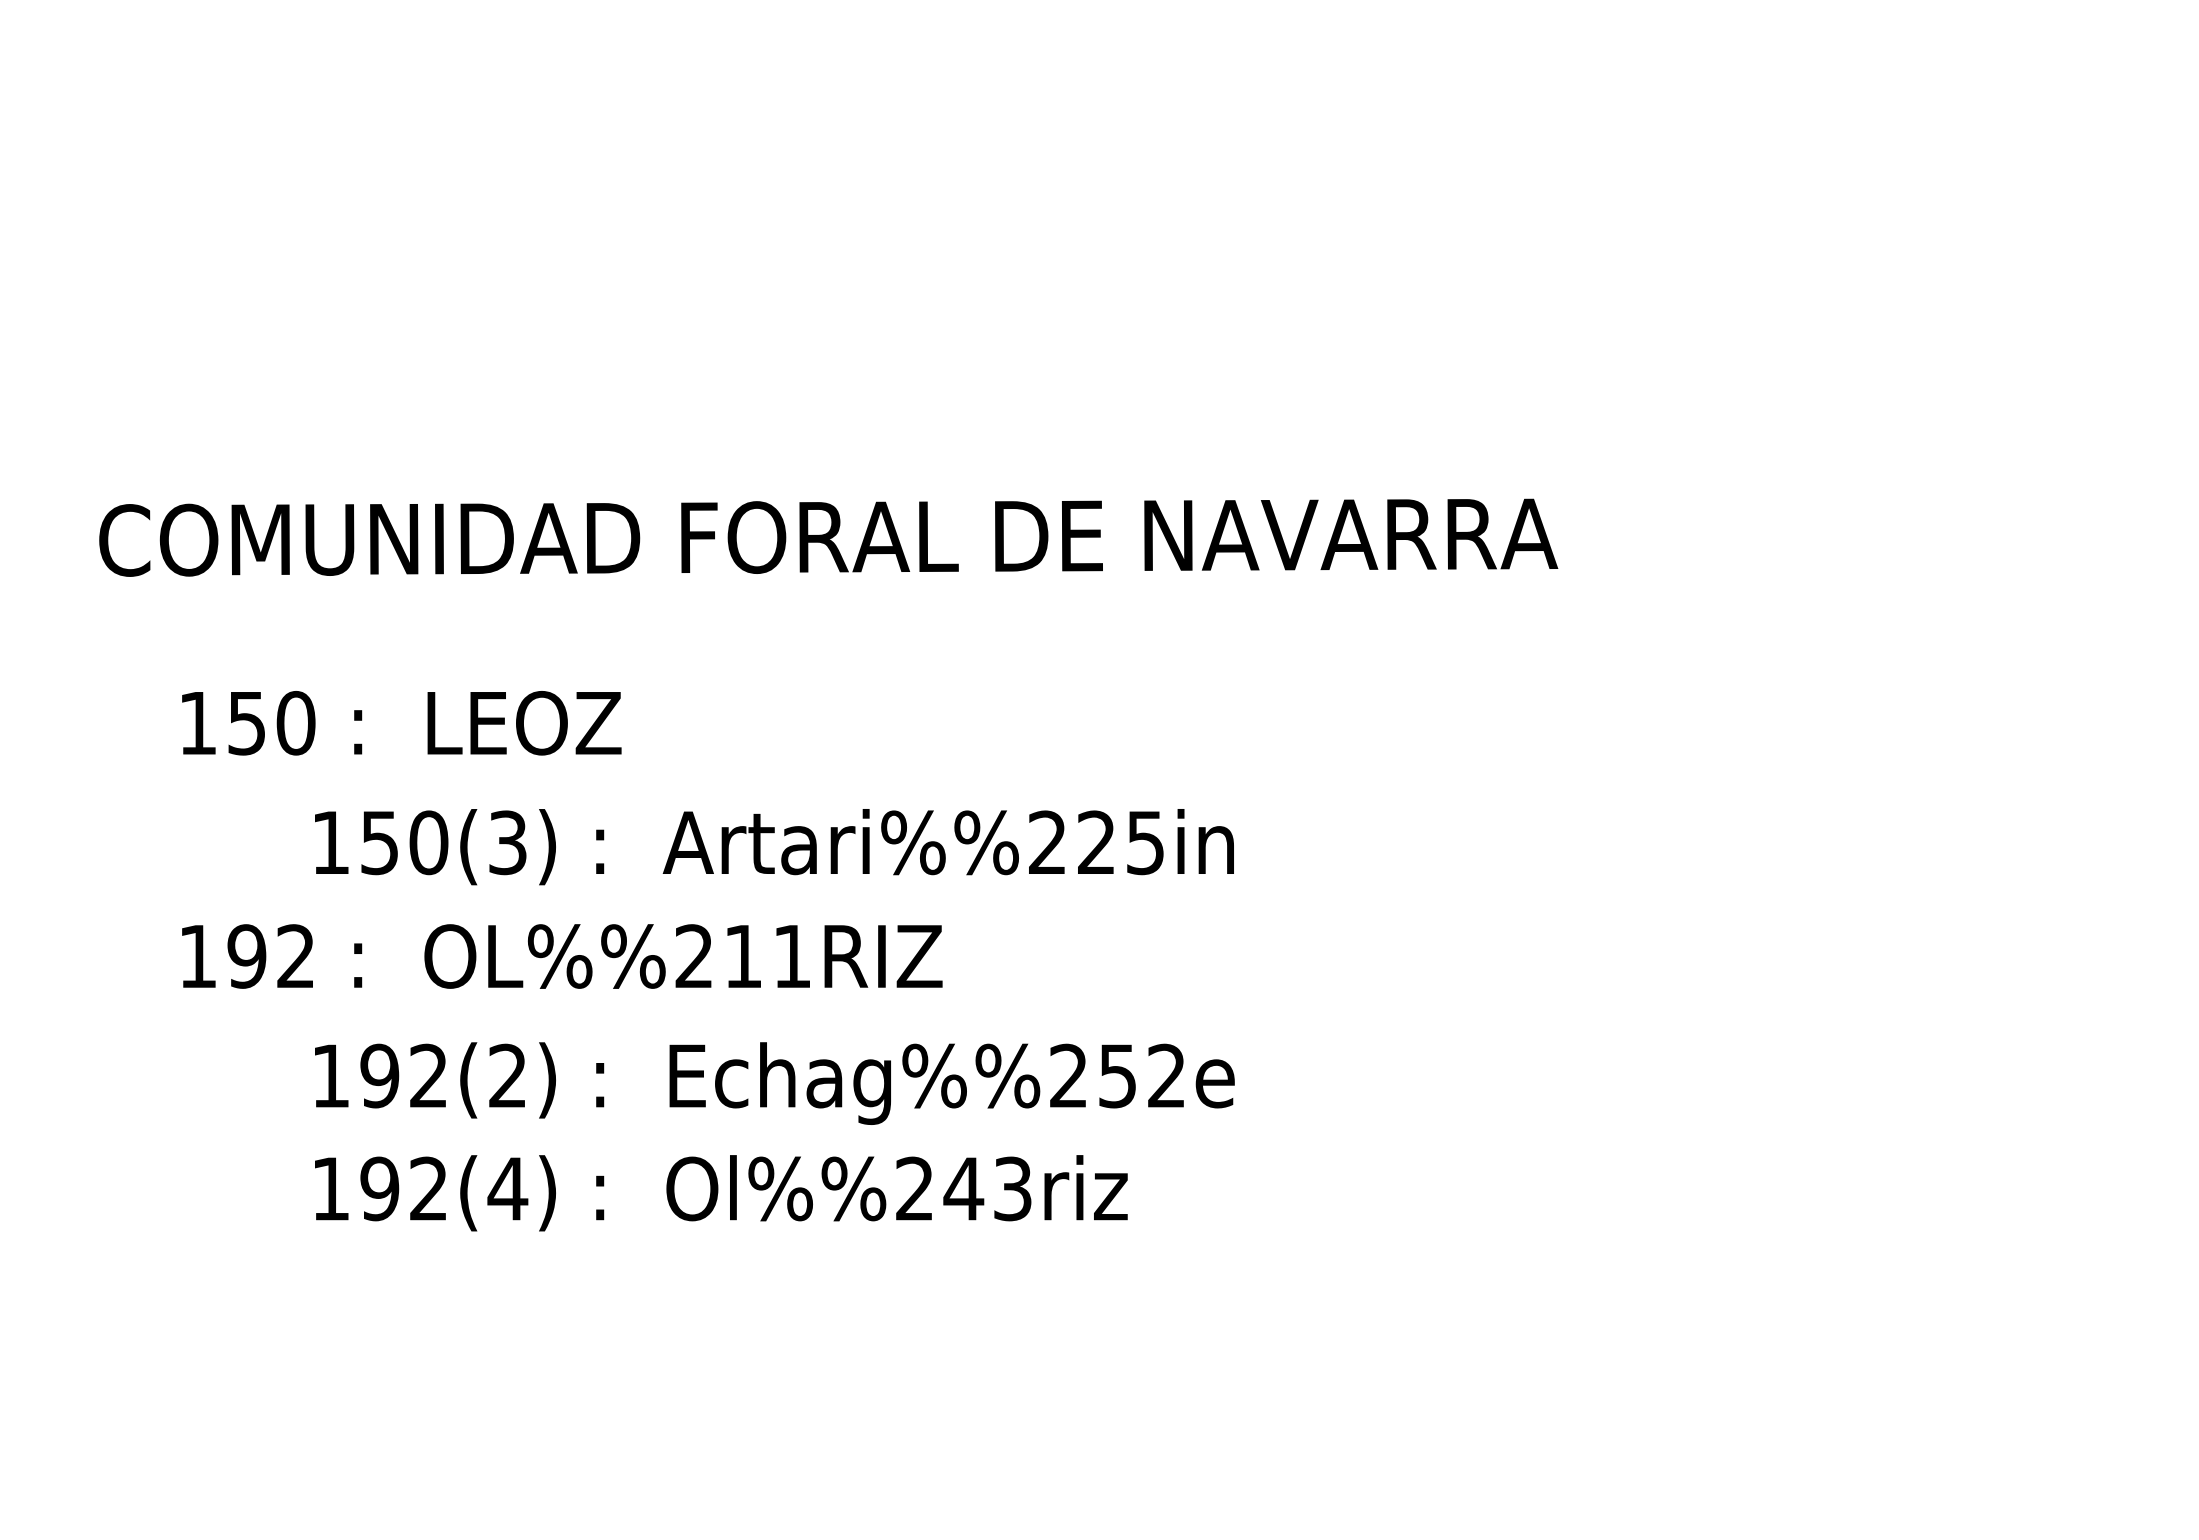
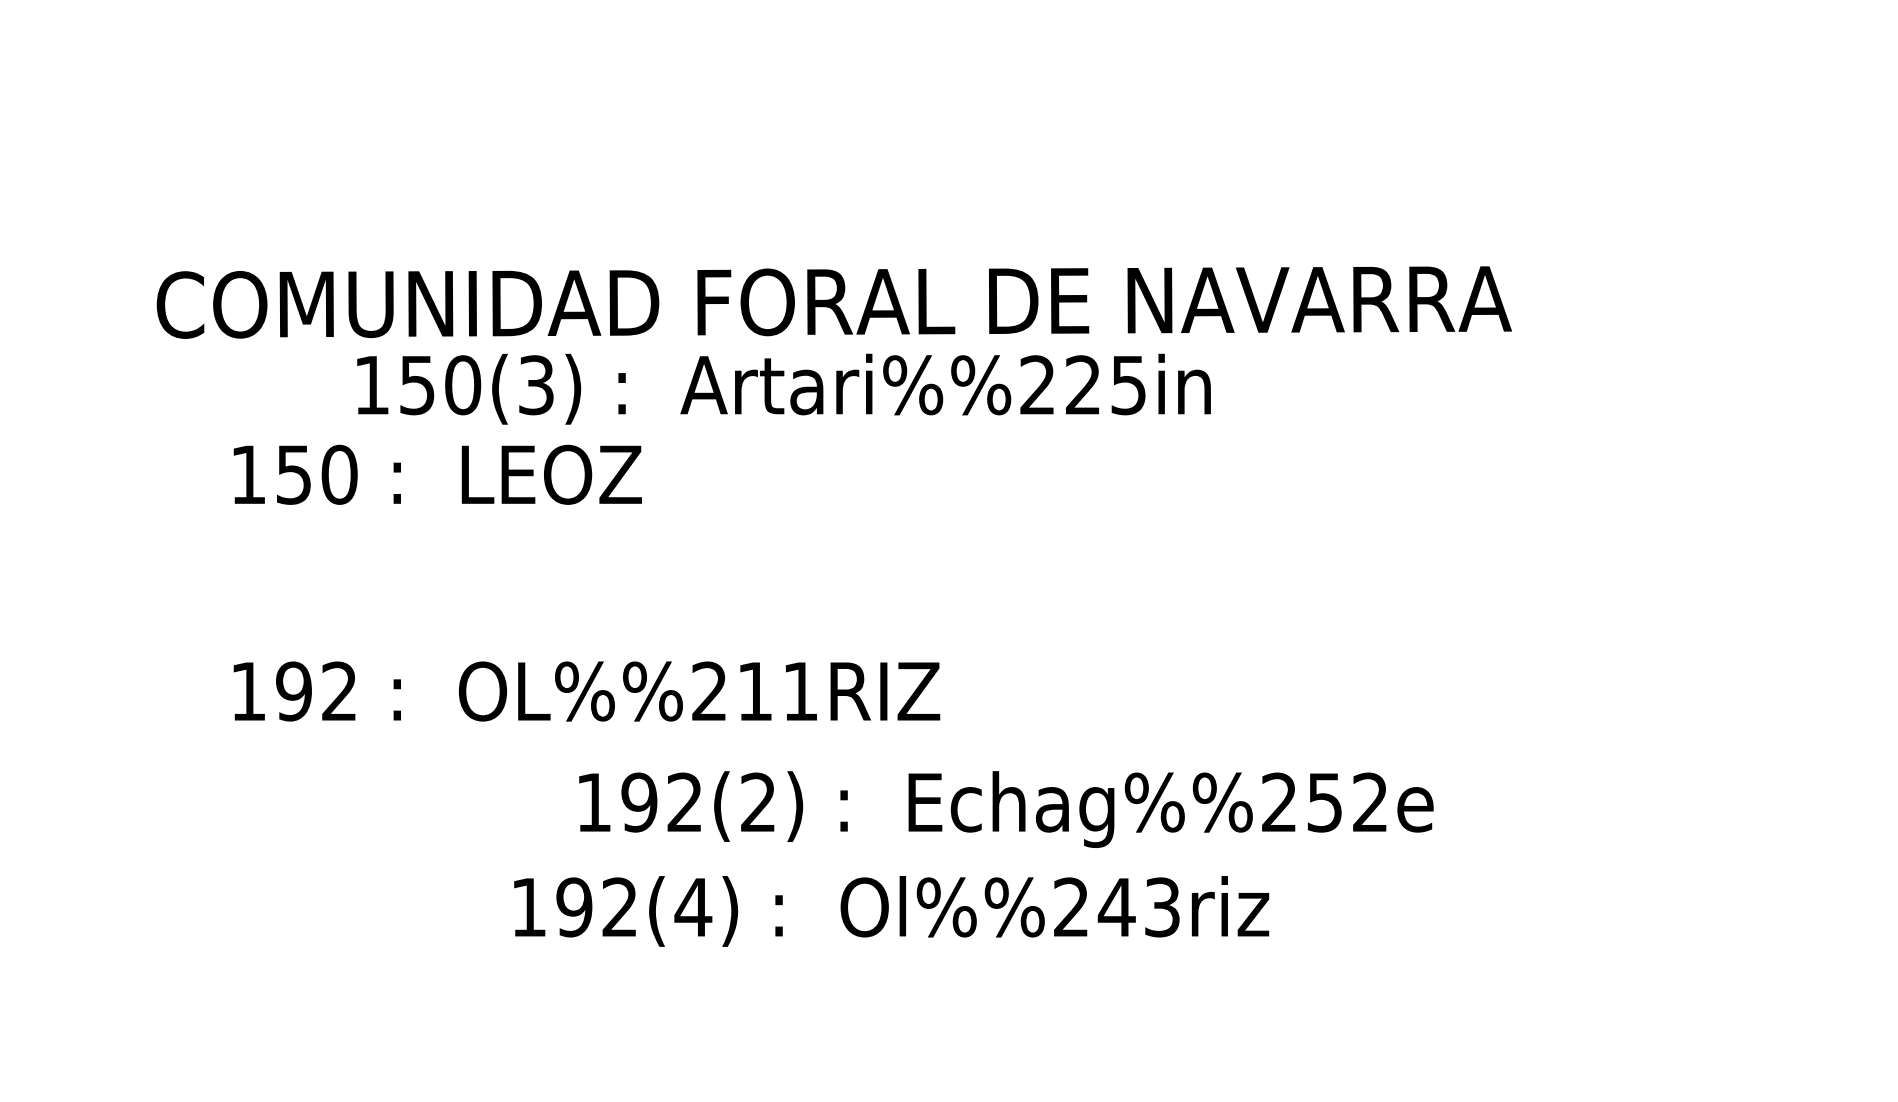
text: (774, 847) -> (784, 389), moved
text: (774, 1083) -> (1006, 809), moved
text: (721, 1193) -> (891, 911), moved

